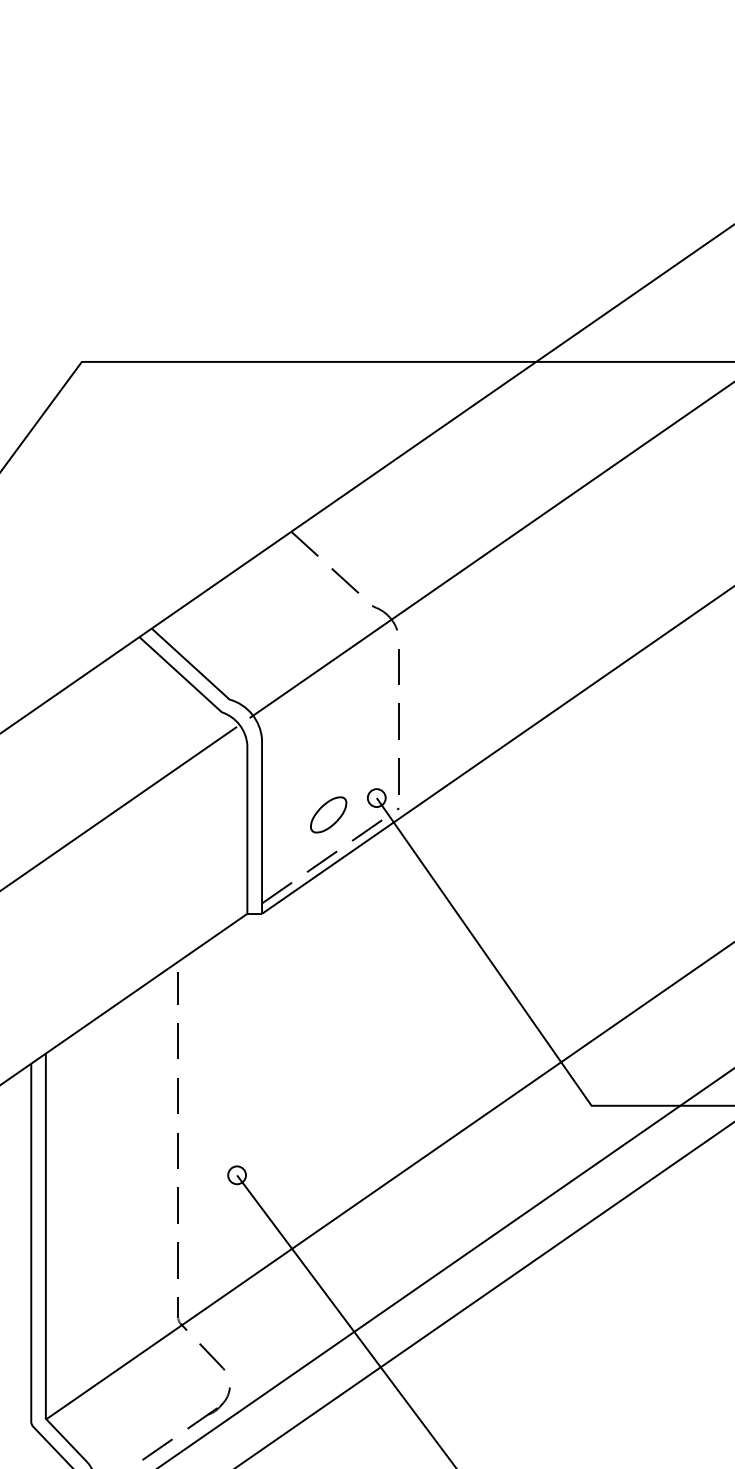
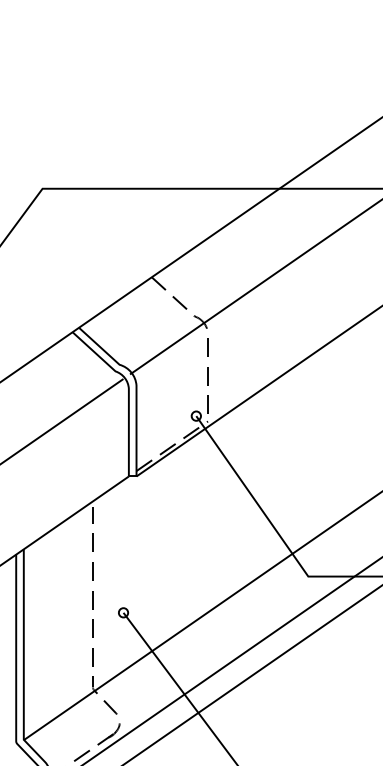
part: (329, 814) -> (171, 424), removed

